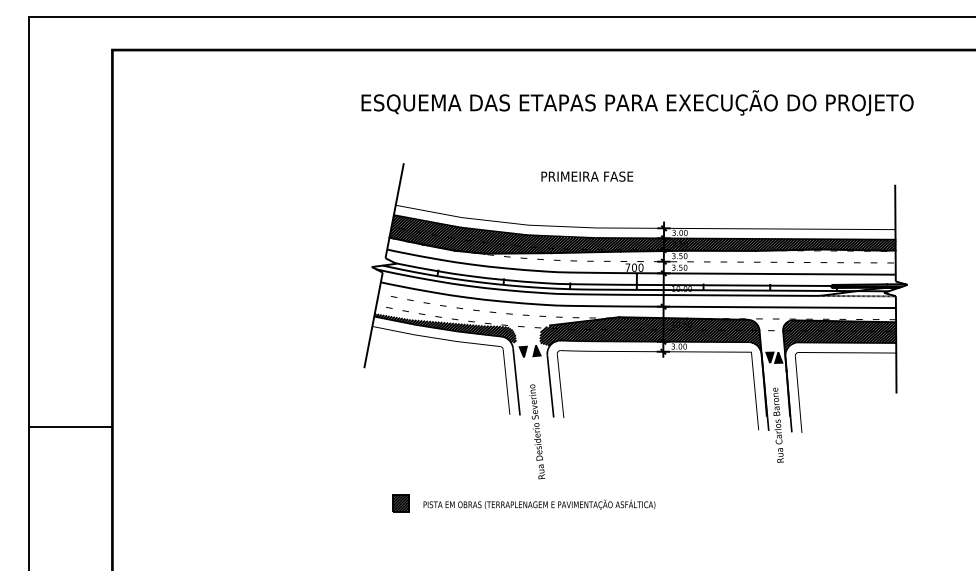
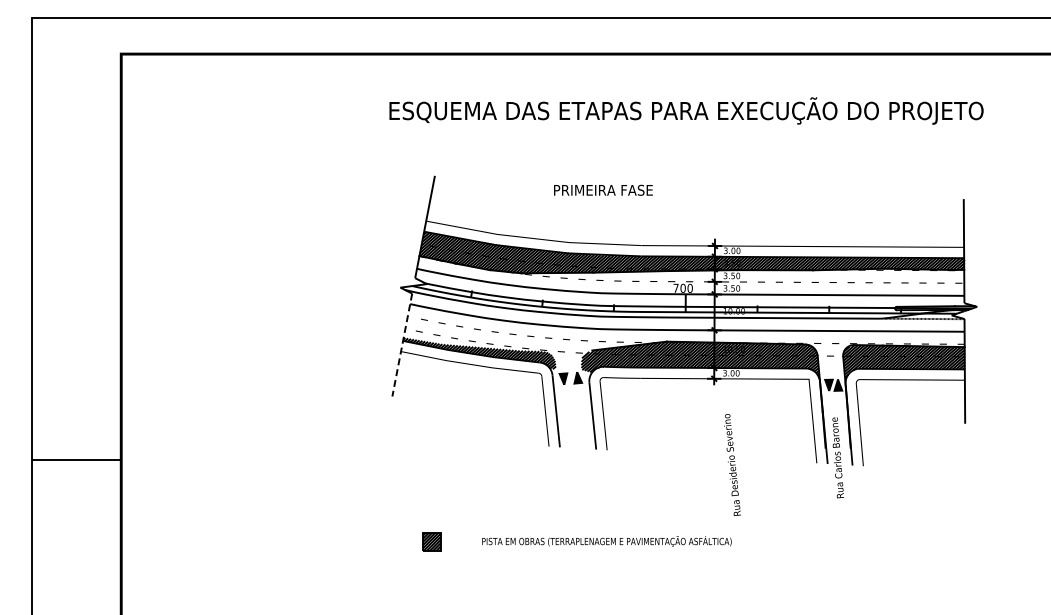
text: (587, 175) -> (603, 189), moved
line: (373, 320) -> (402, 345), solid -> dashed
text: (537, 432) -> (732, 465), moved
text: (539, 504) -> (606, 541), moved

